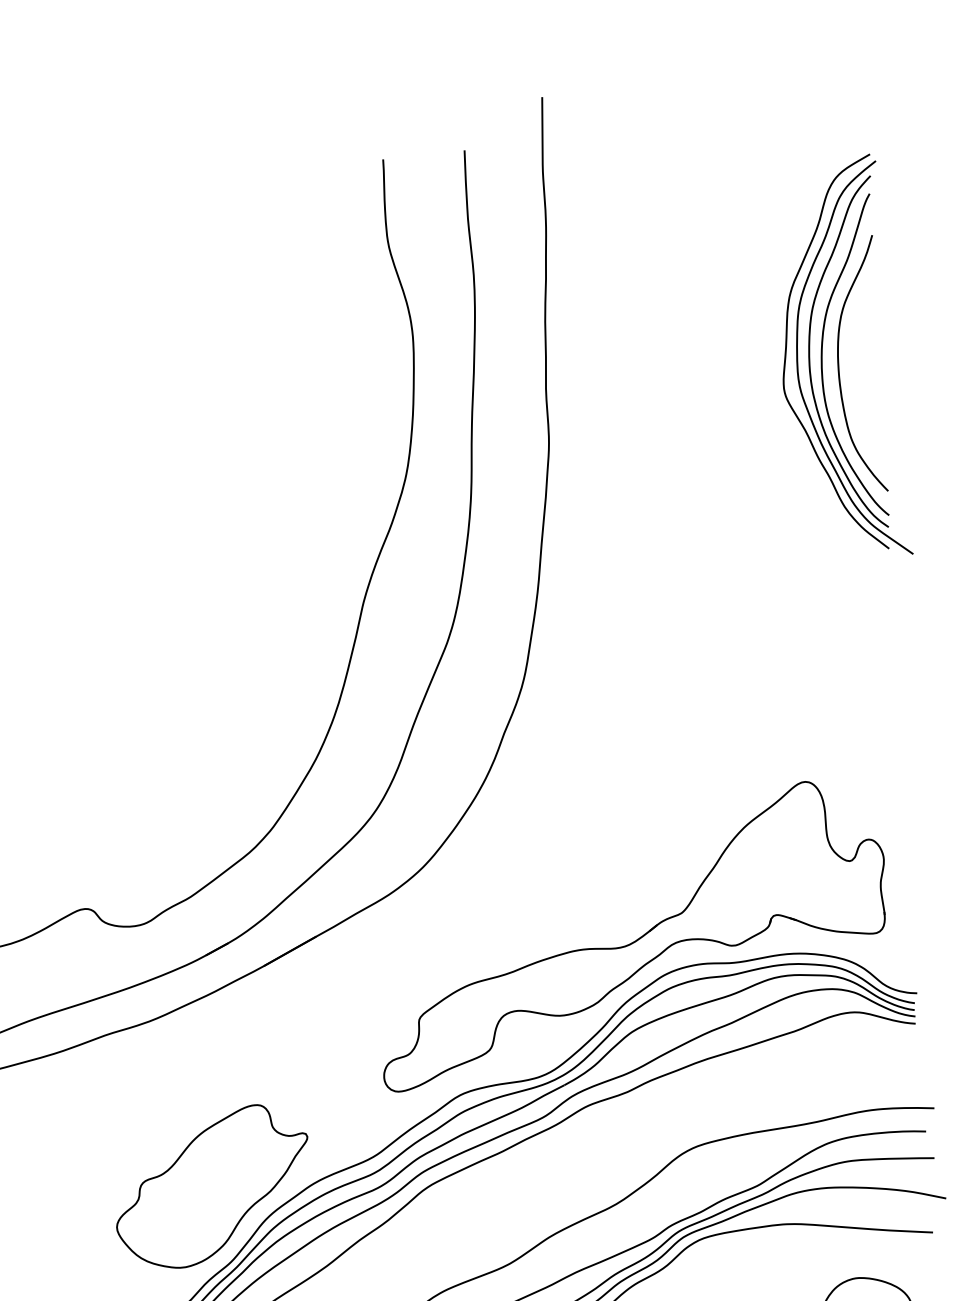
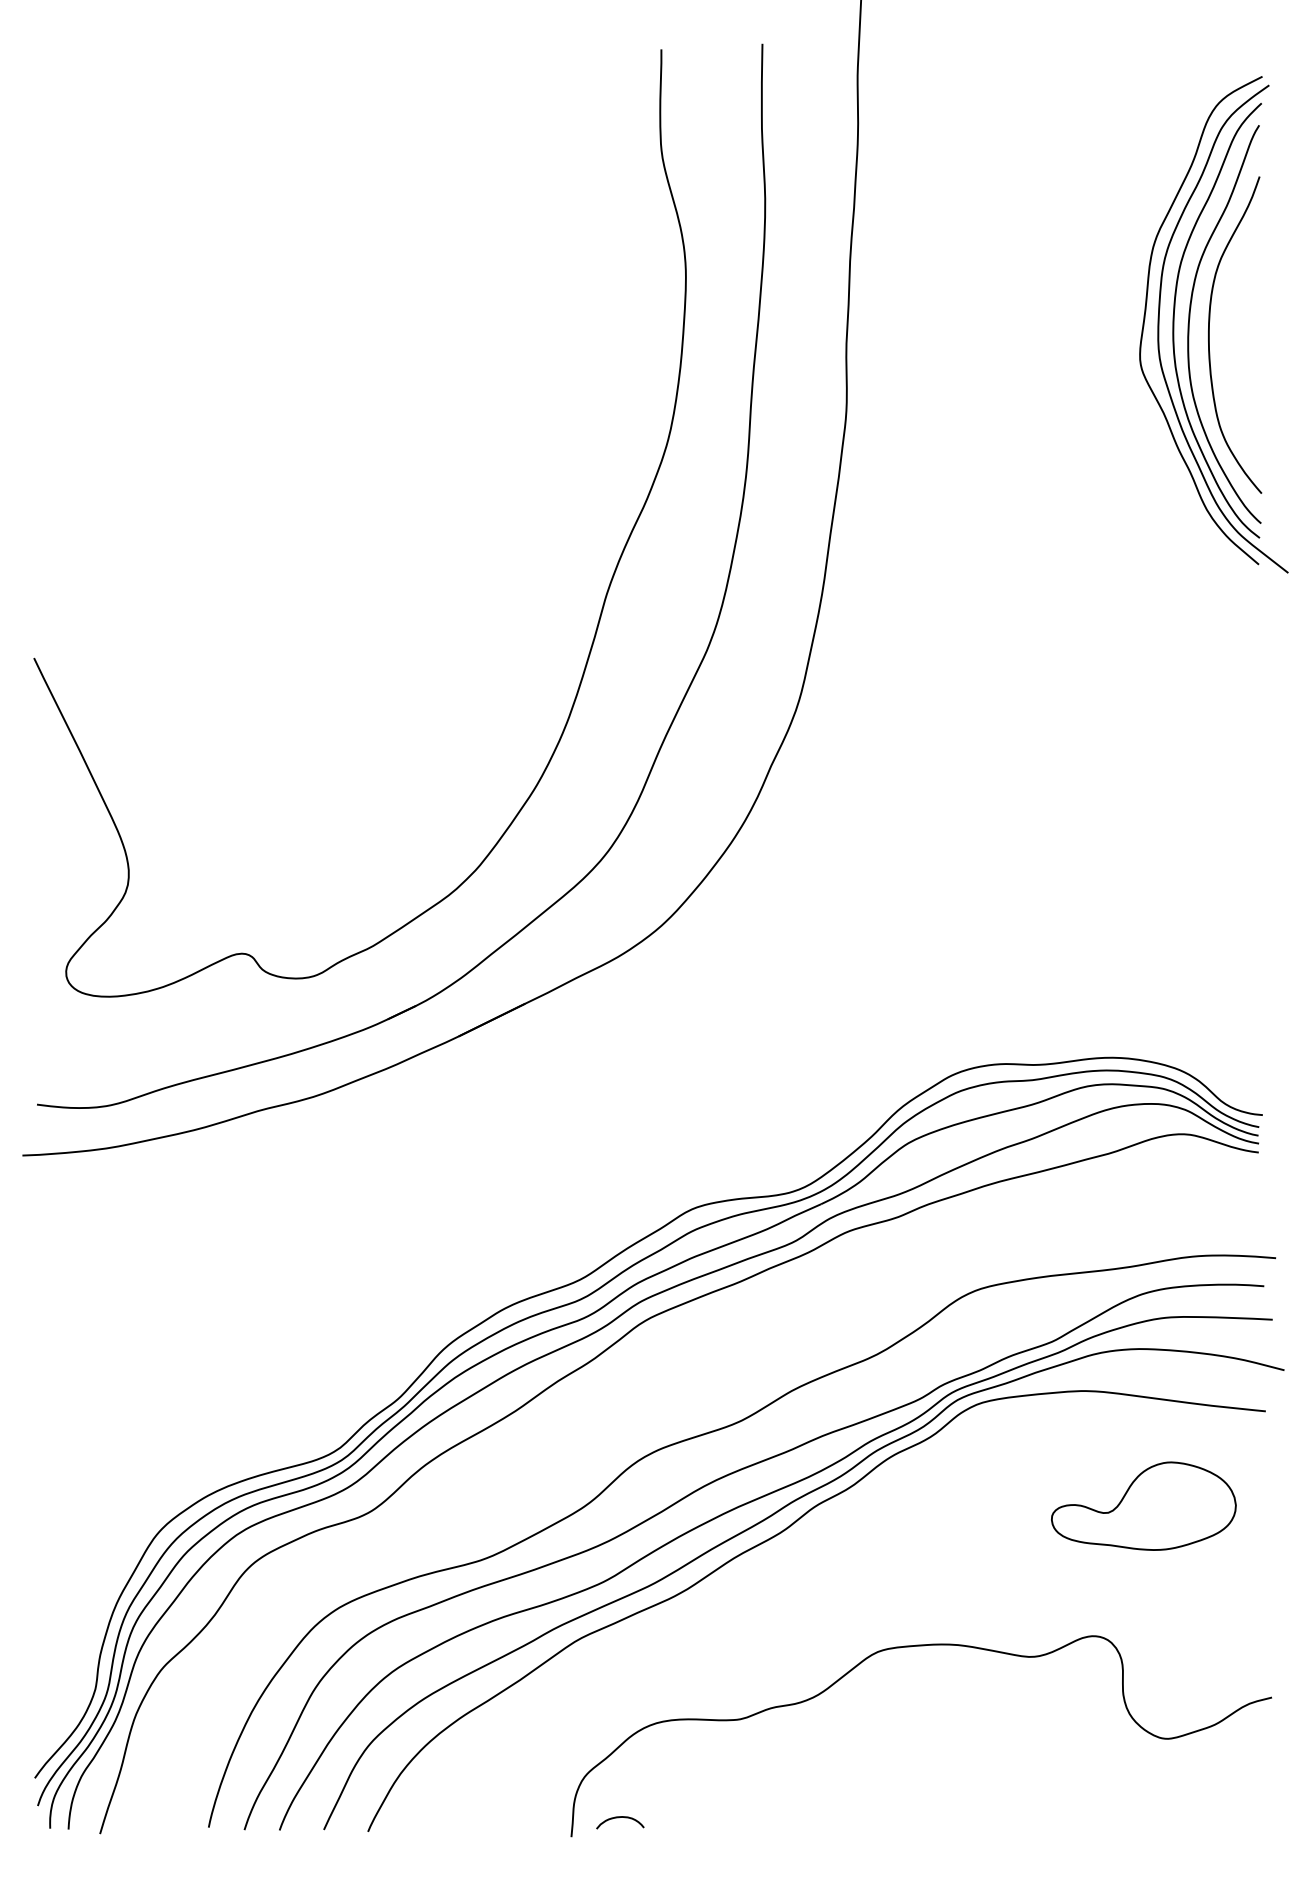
part: (635, 940) -> (918, 1030), removed
part: (212, 1186) -> (379, 1304), removed

